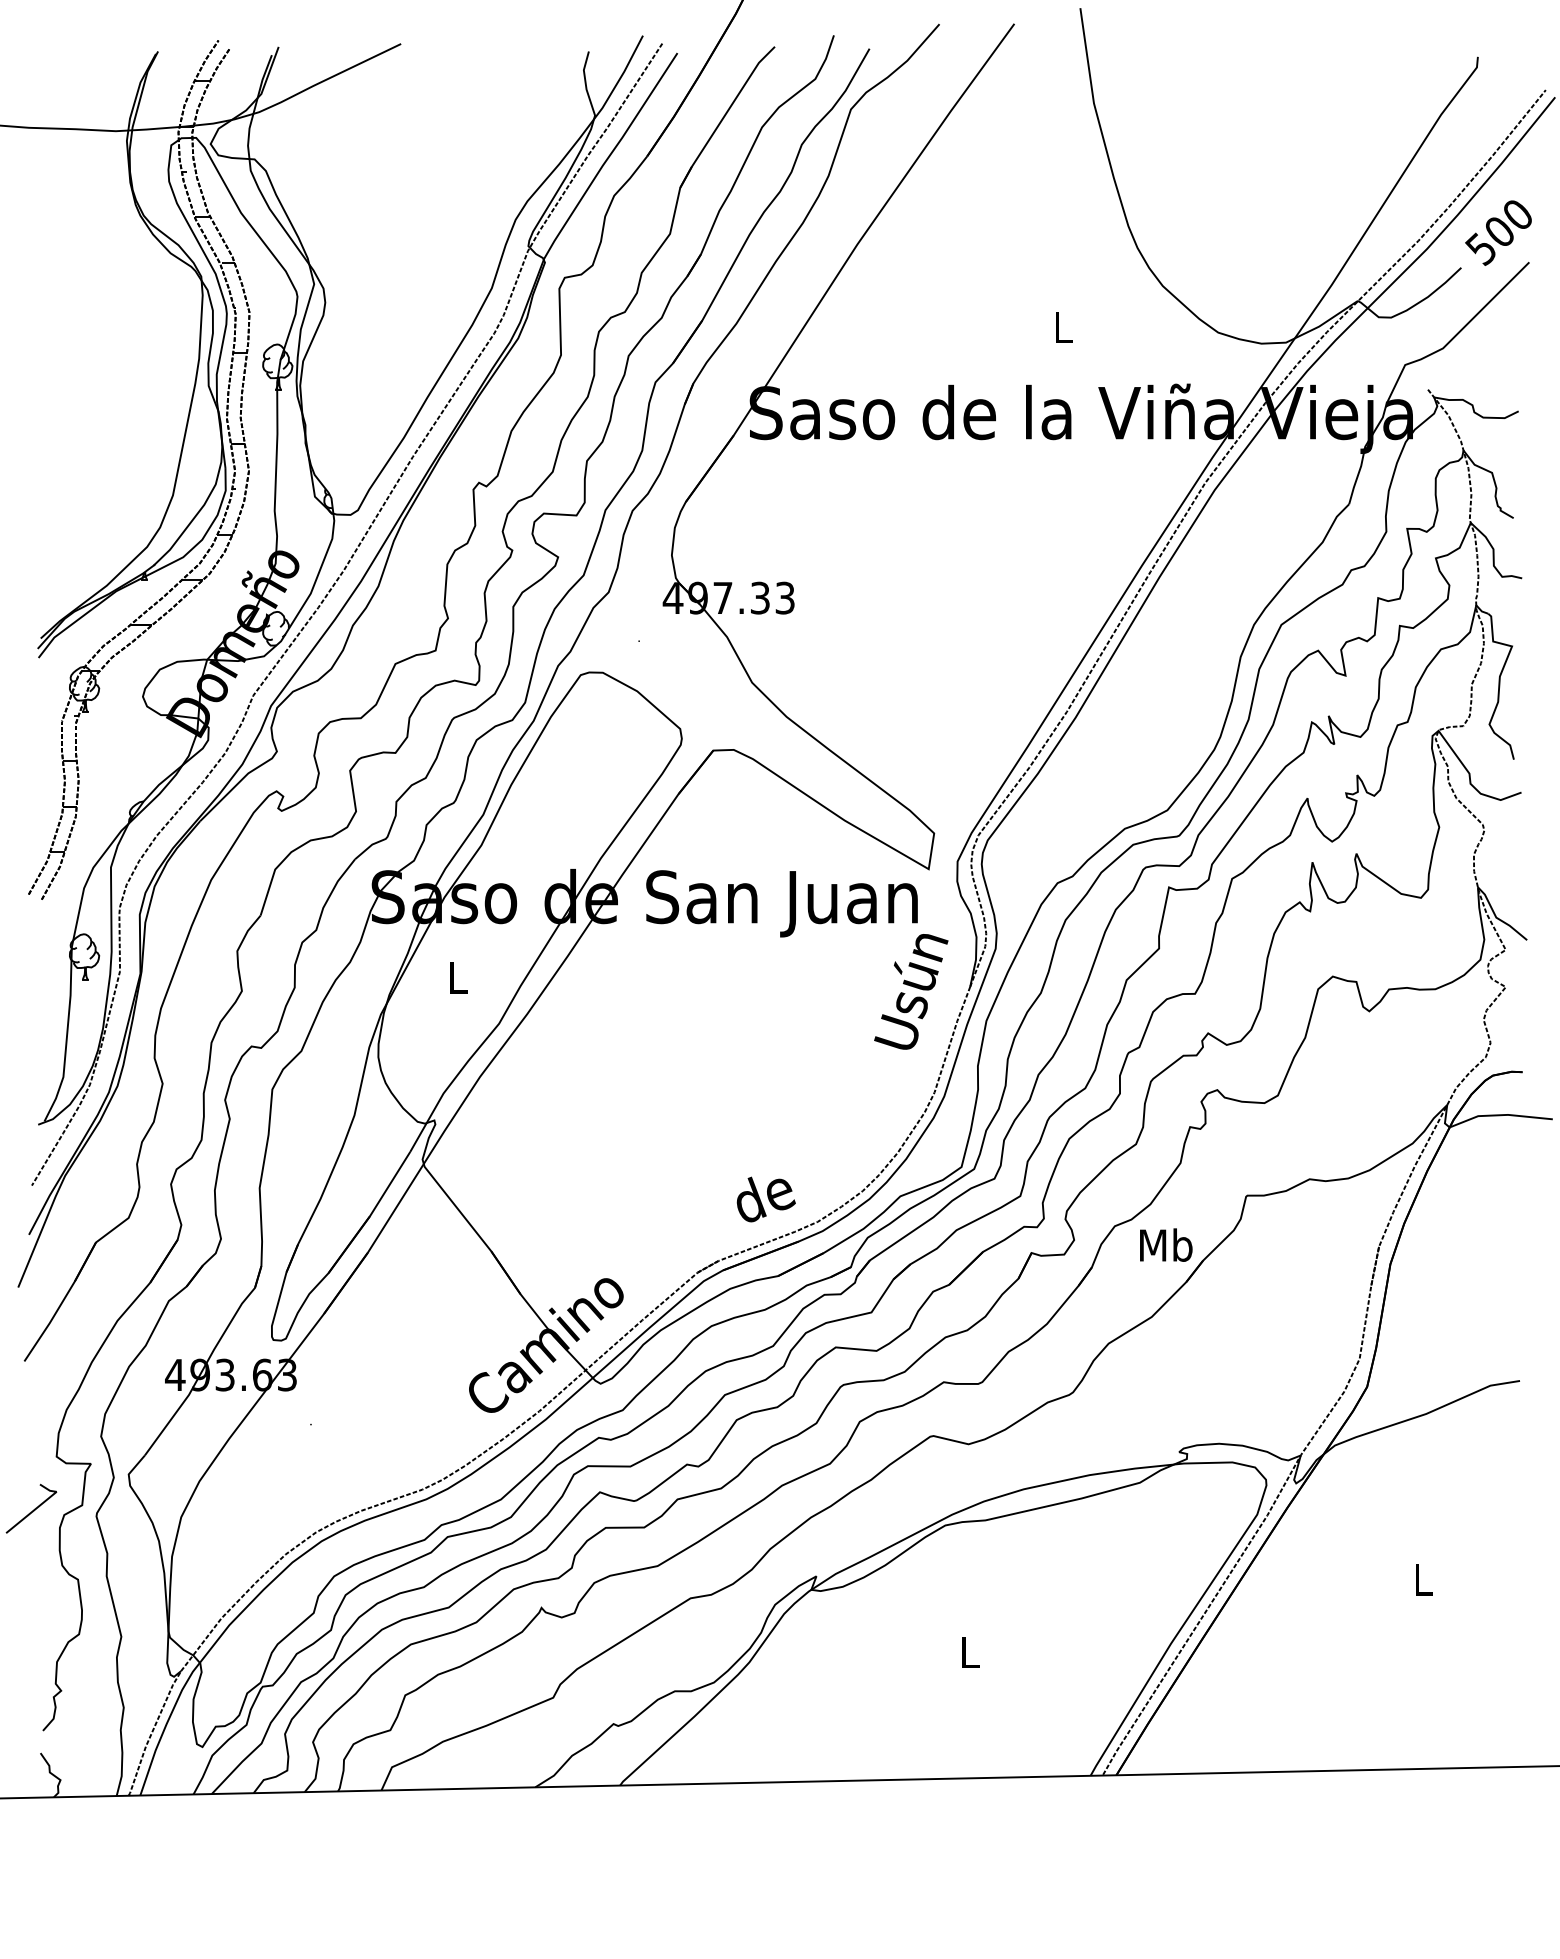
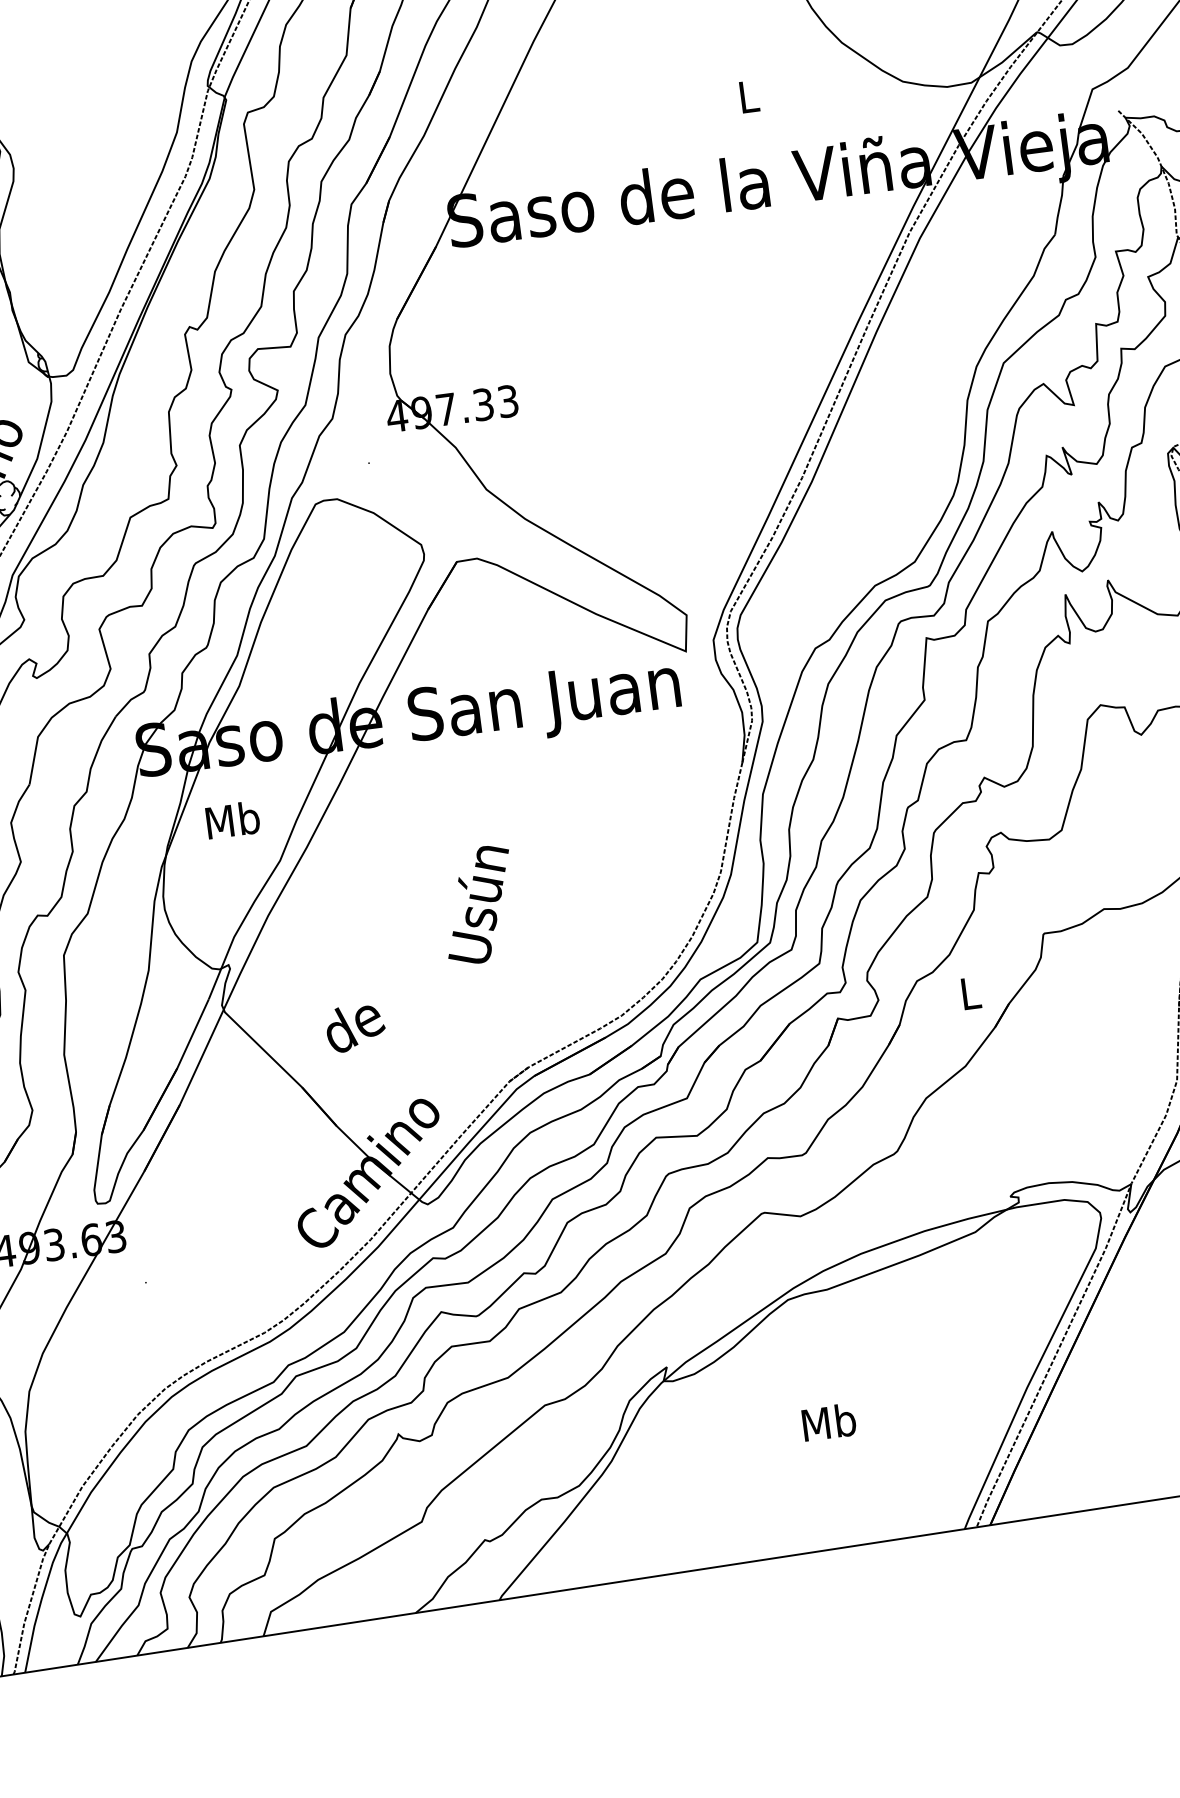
text: (457, 977) -> (232, 820), L -> Mb
text: (911, 991) -> (478, 904), moved
text: (765, 1199) -> (355, 1028), moved
text: (1166, 1244) -> (970, 992), Mb -> L
text: (970, 1651) -> (829, 1421), L -> Mb

